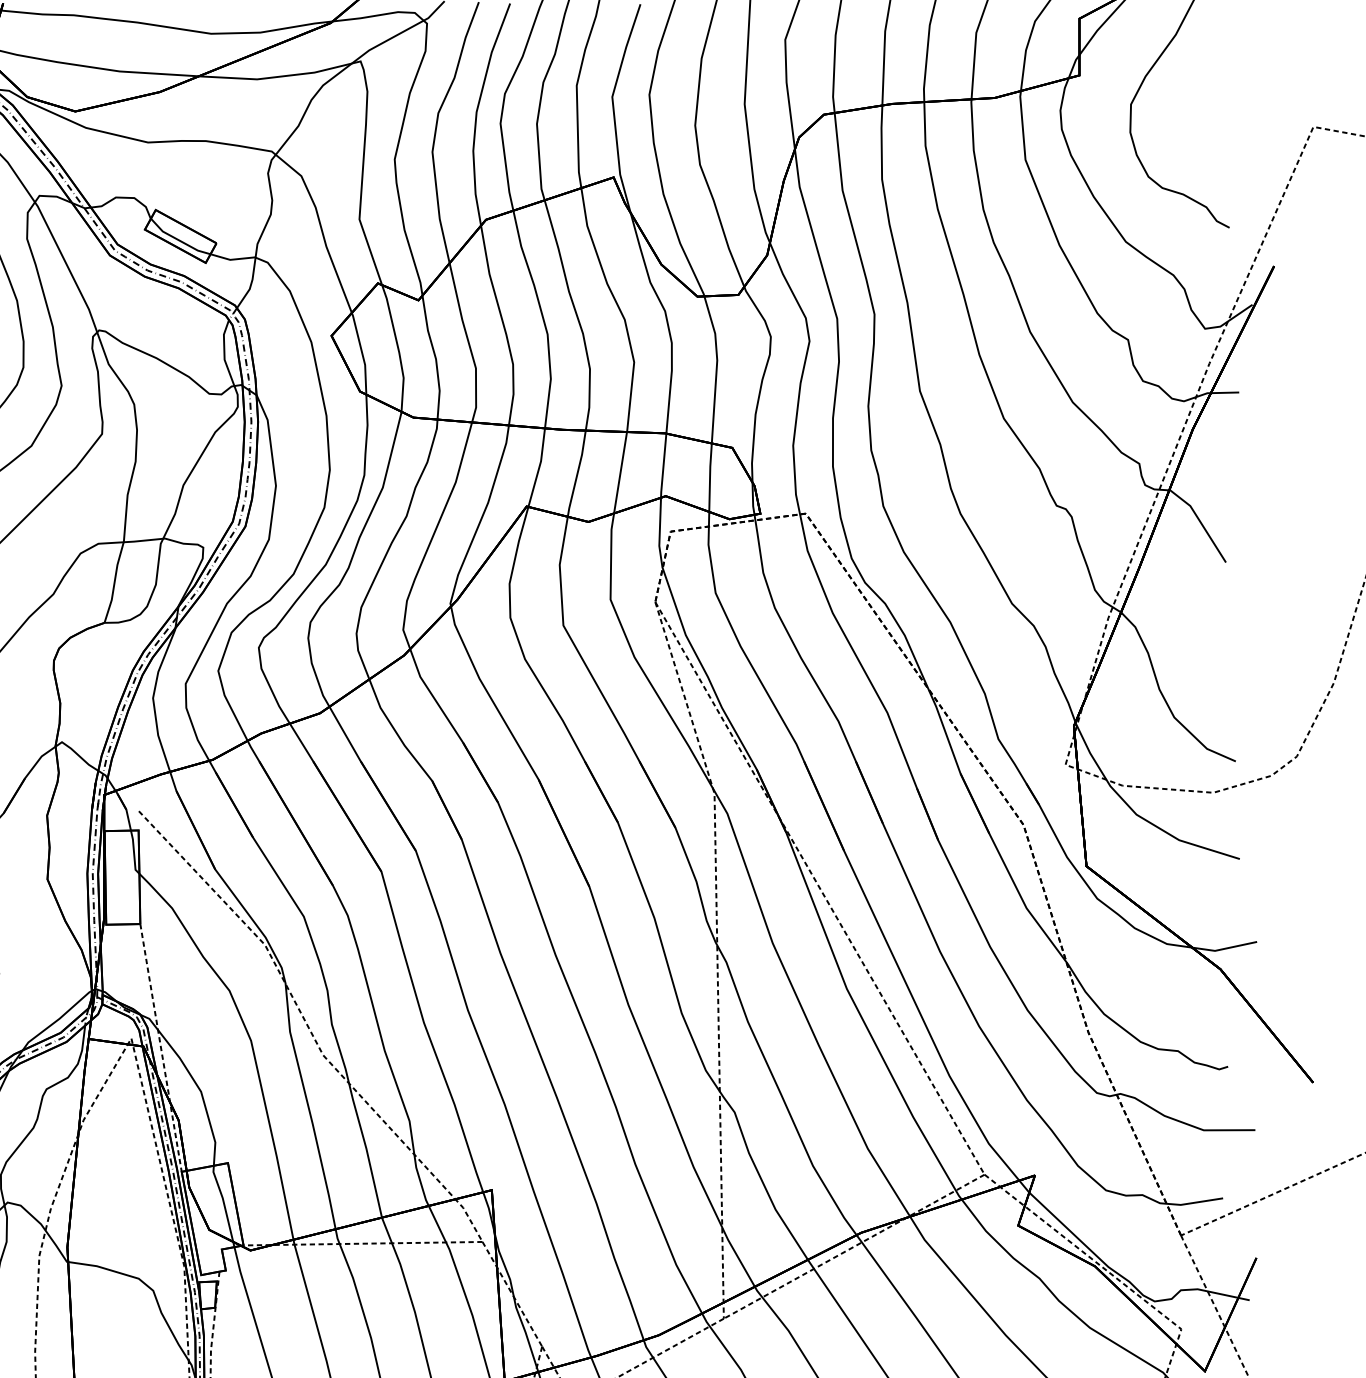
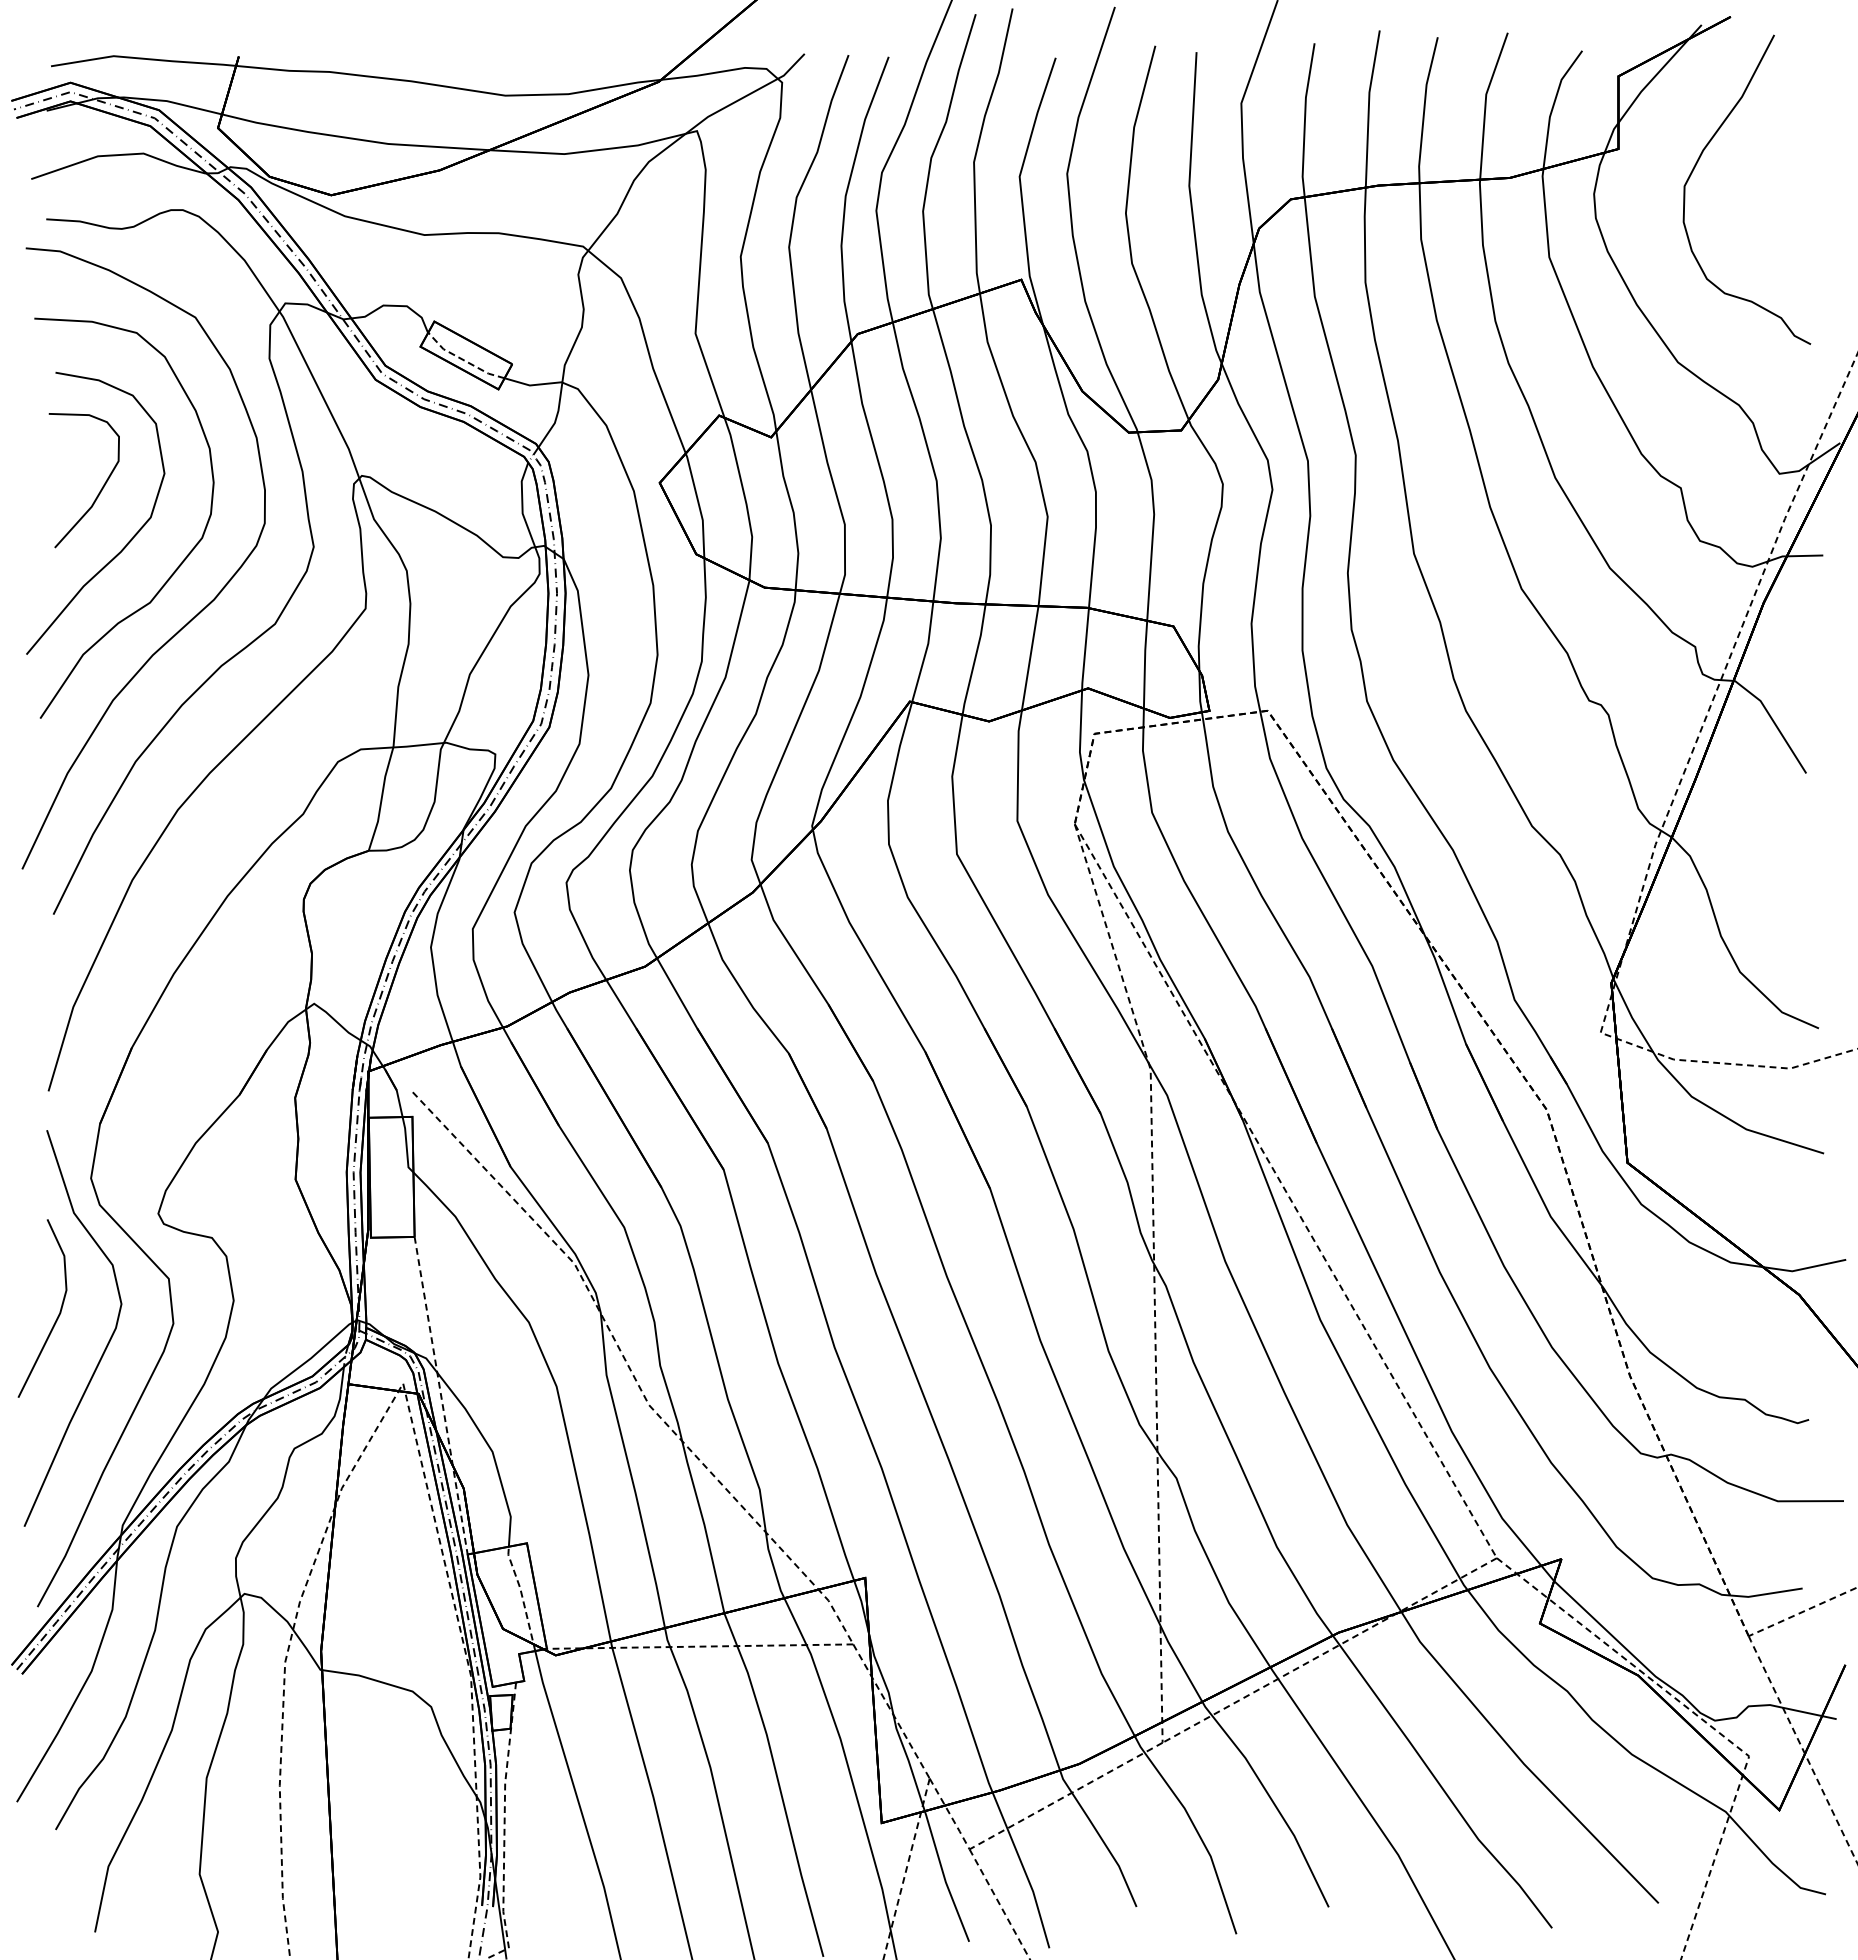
line: (178, 239) -> (463, 359), solid -> dashed
line: (224, 1204) -> (522, 1596), solid -> dashed

